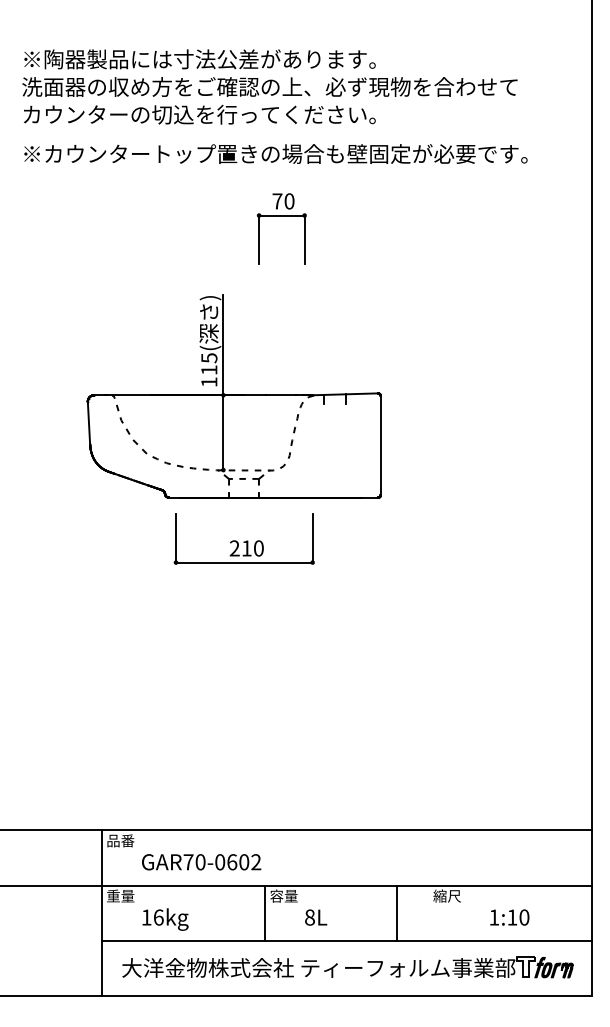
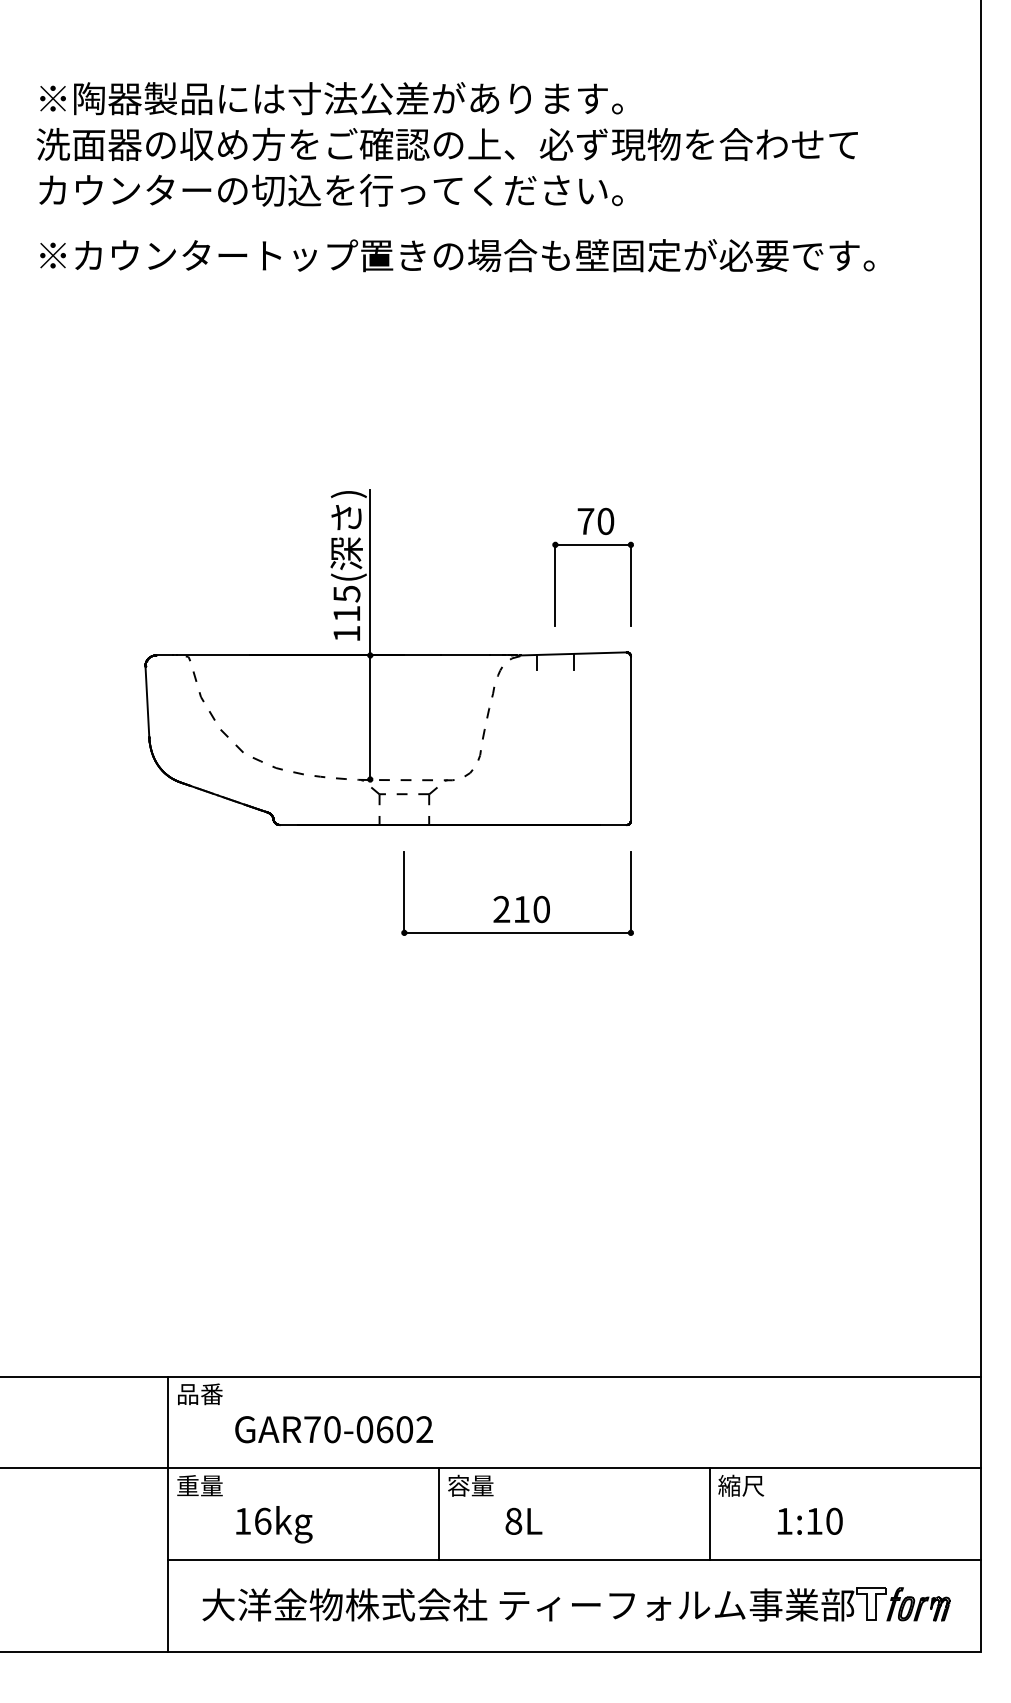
part: (281, 216) -> (592, 546), moved
part: (243, 538) -> (516, 892), moved
line: (397, 912) -> (710, 1512), moved
text: (509, 917) -> (809, 1521), moved

